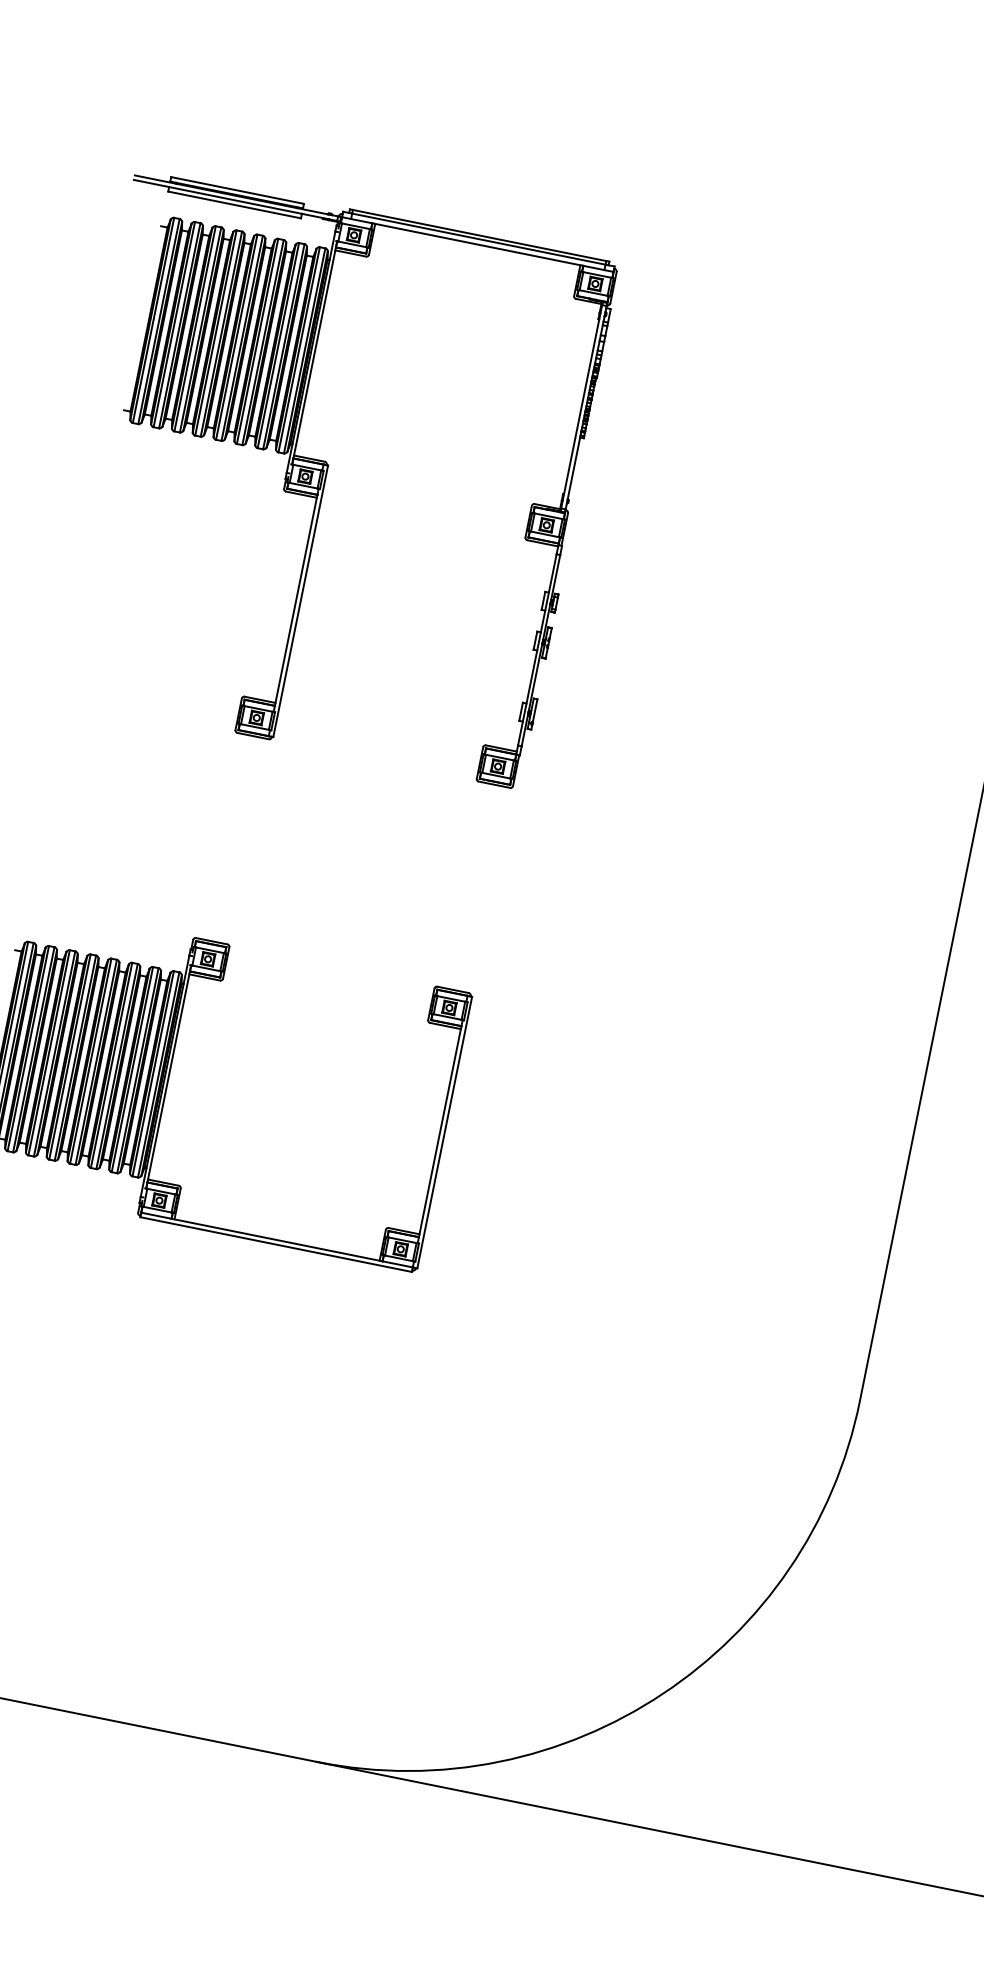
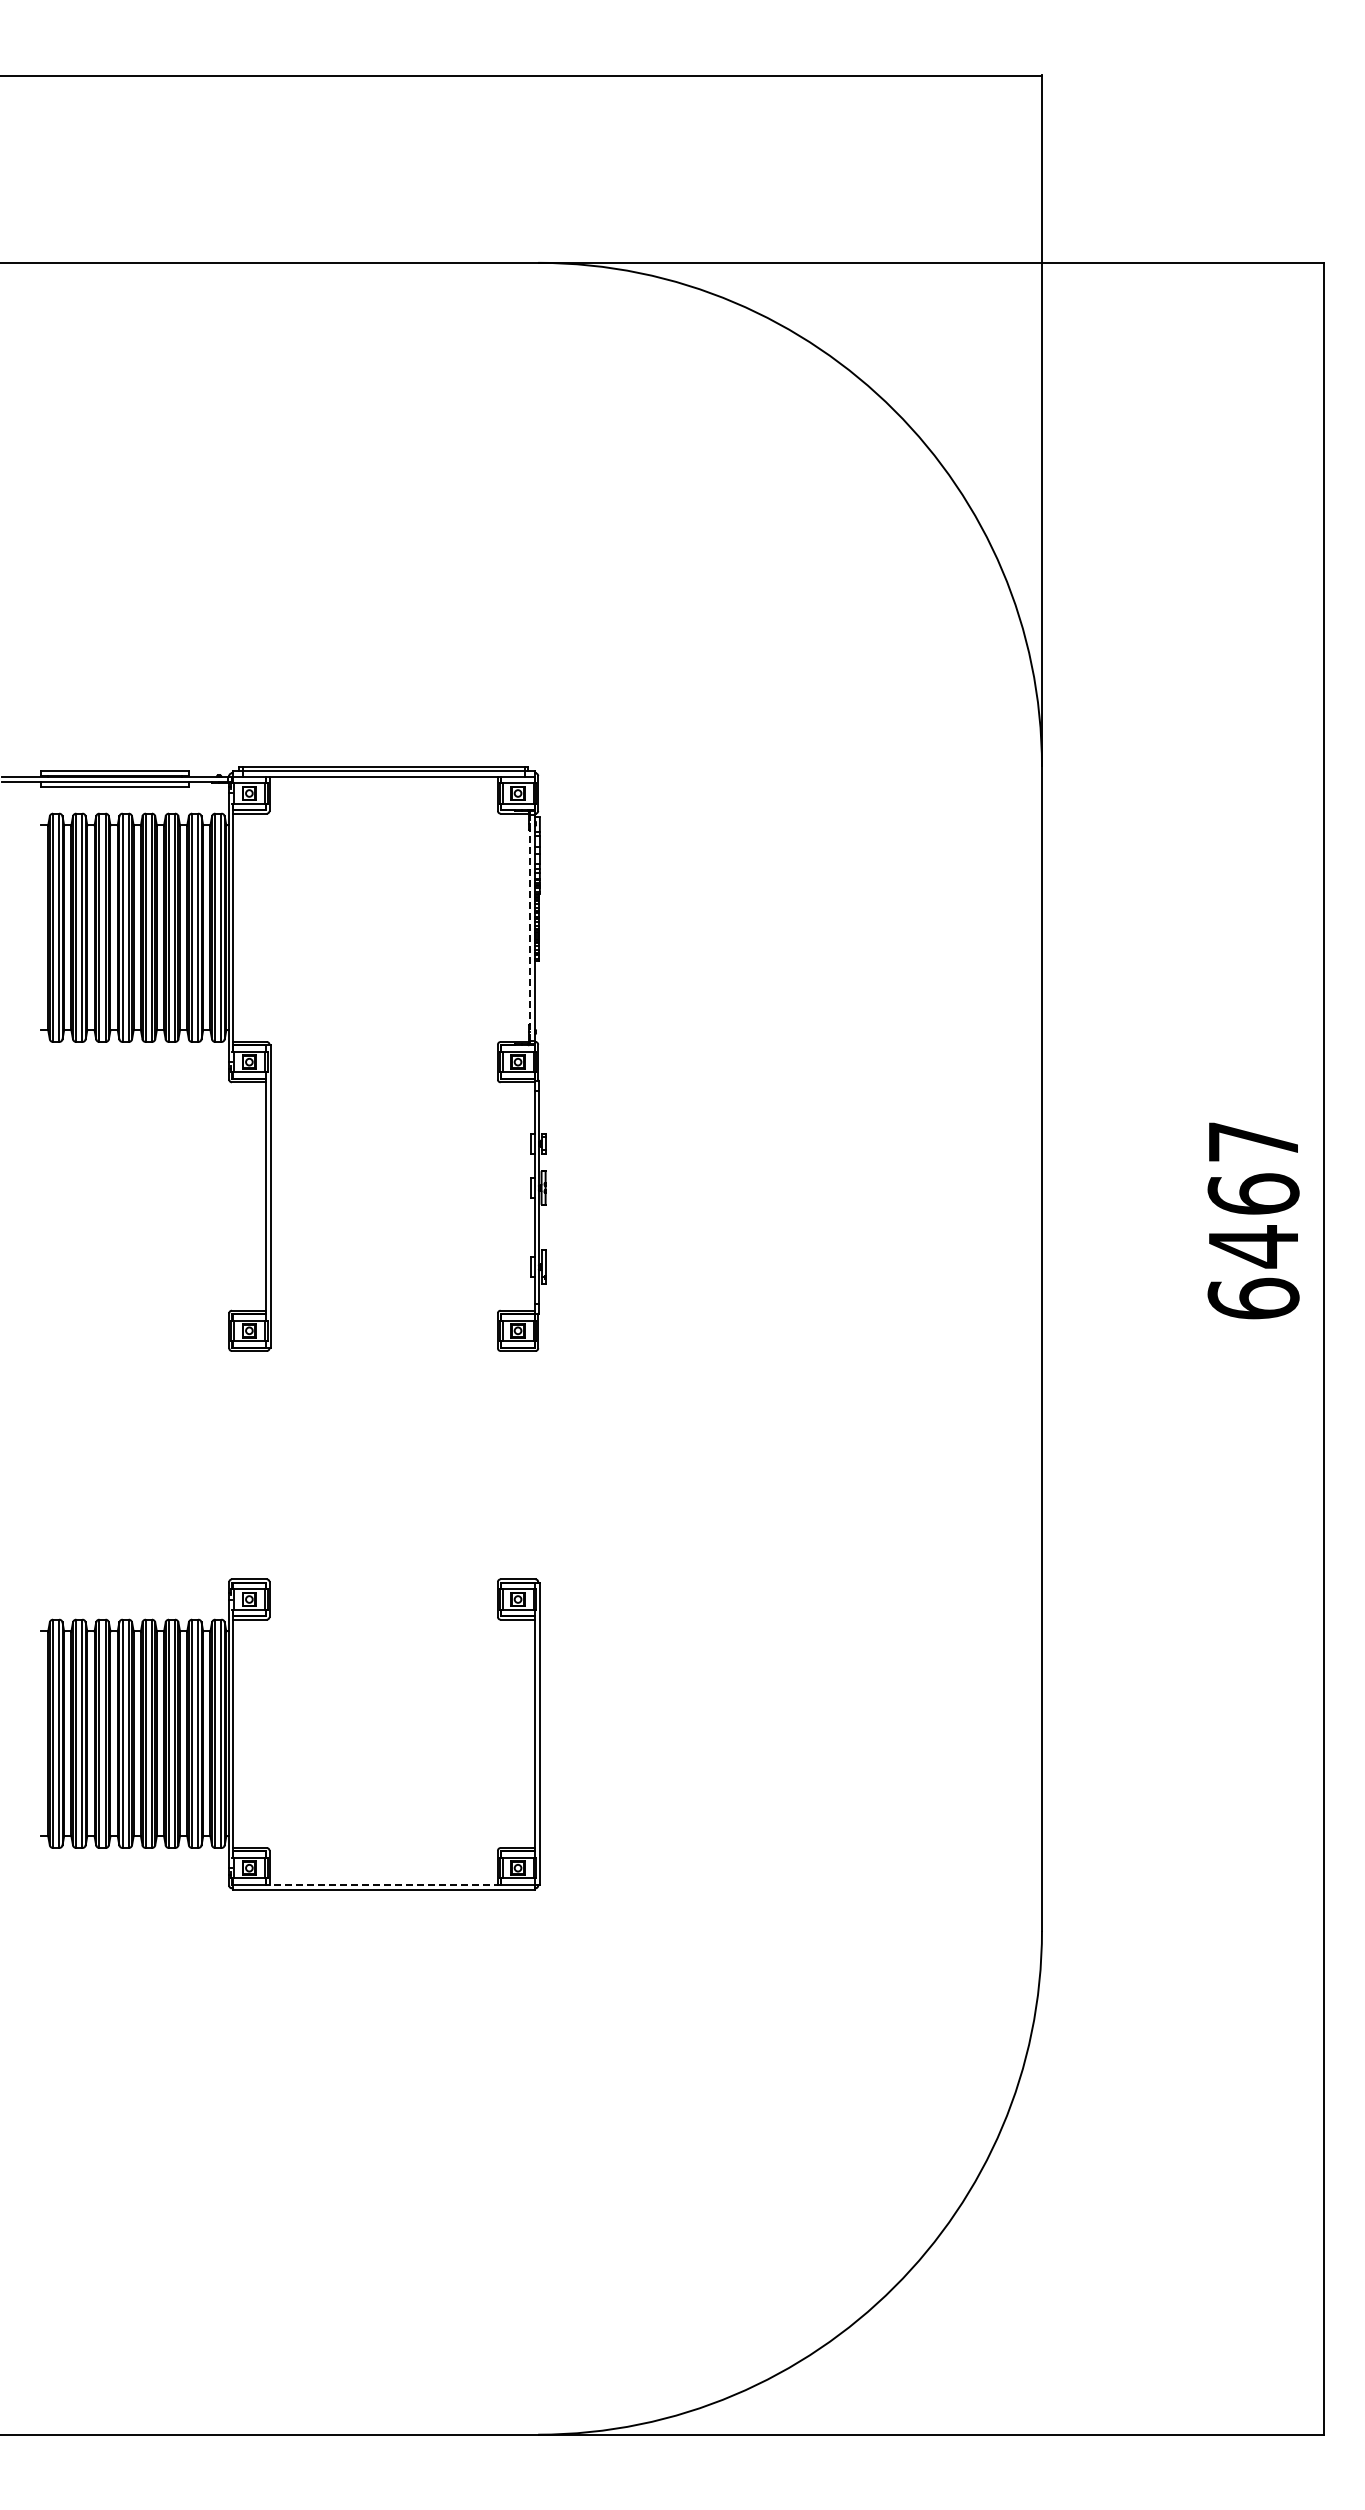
line: (581, 406) -> (529, 927), solid -> dashed
line: (276, 1239) -> (383, 1884), solid -> dashed

